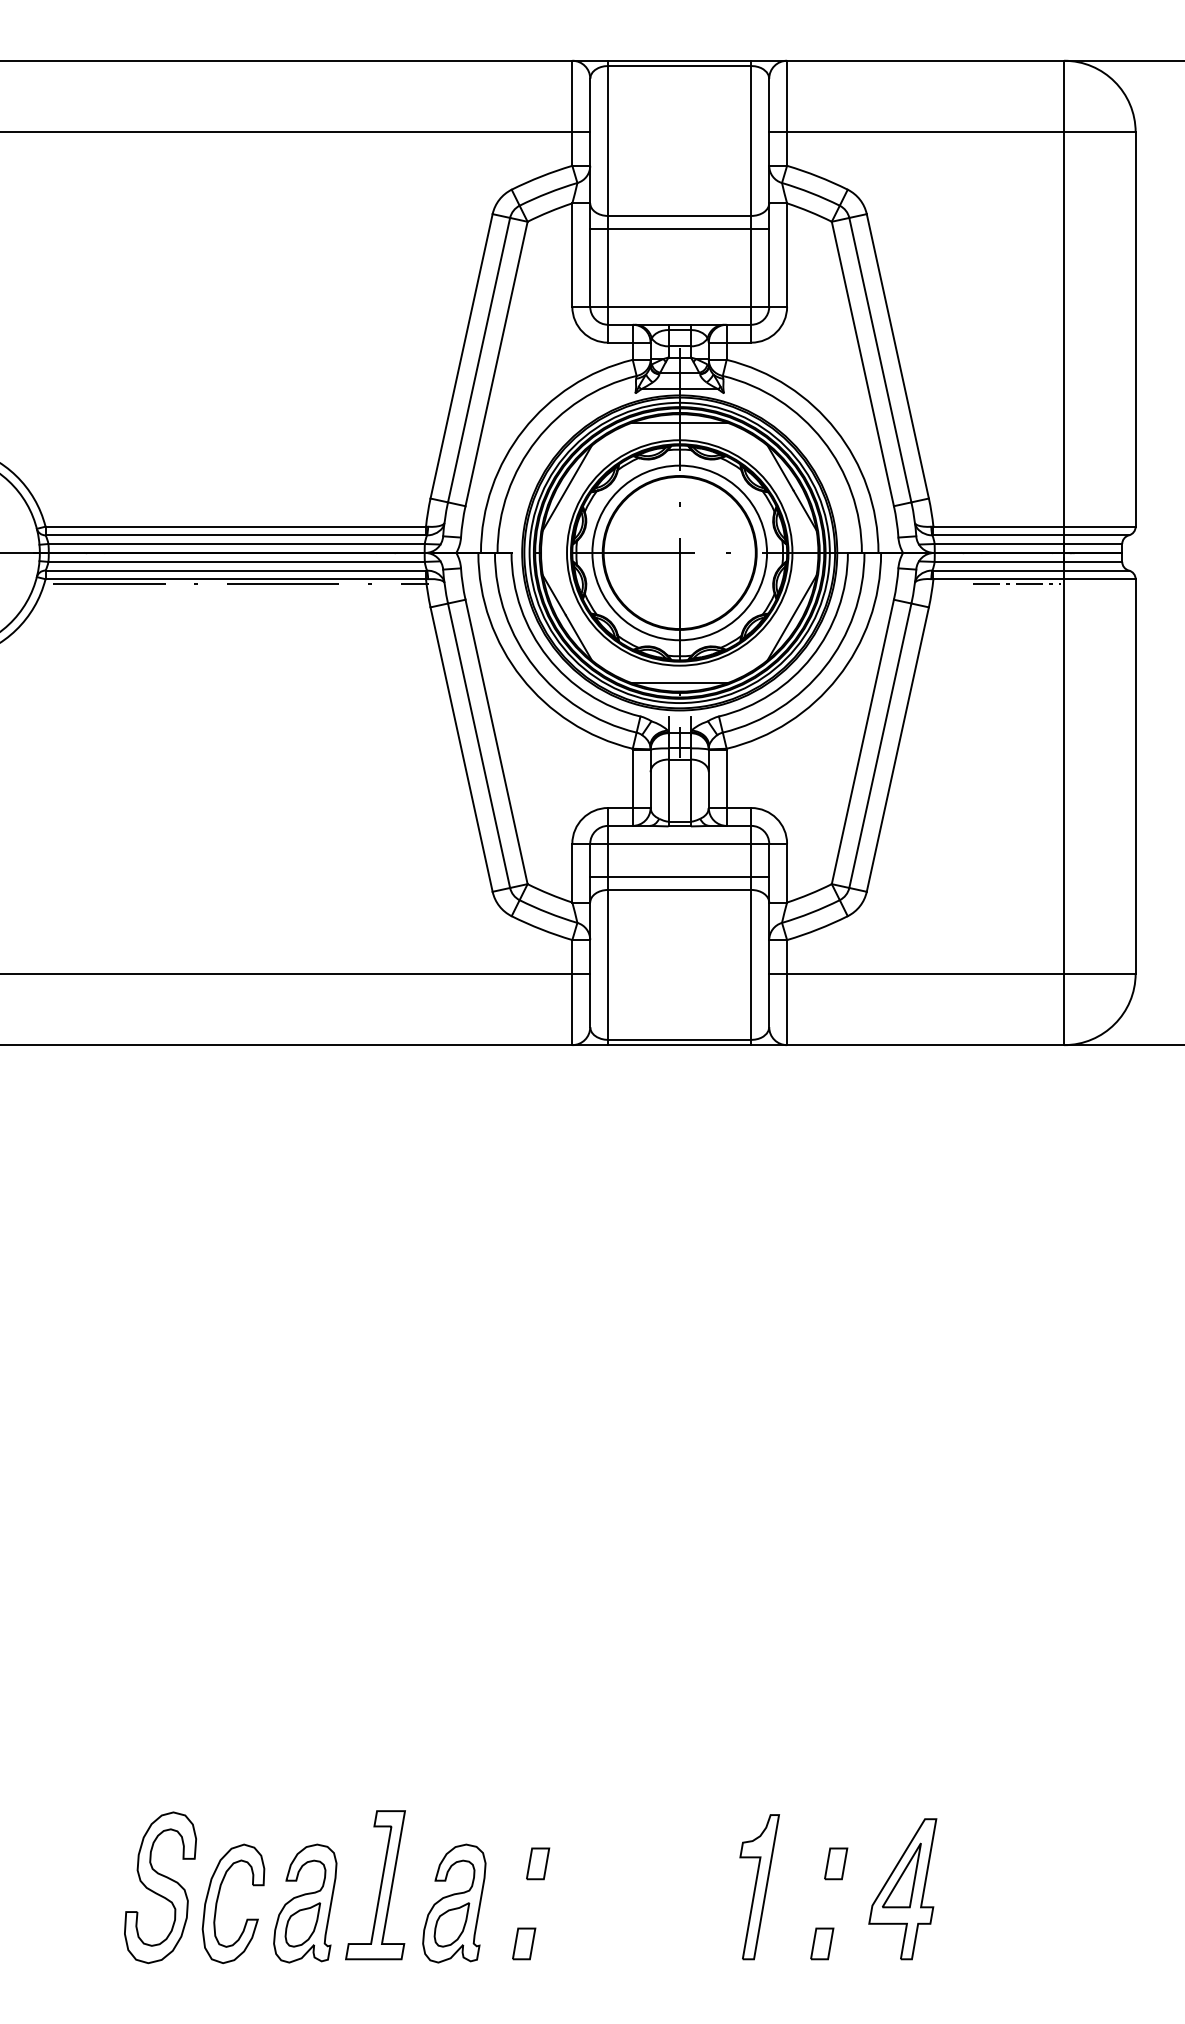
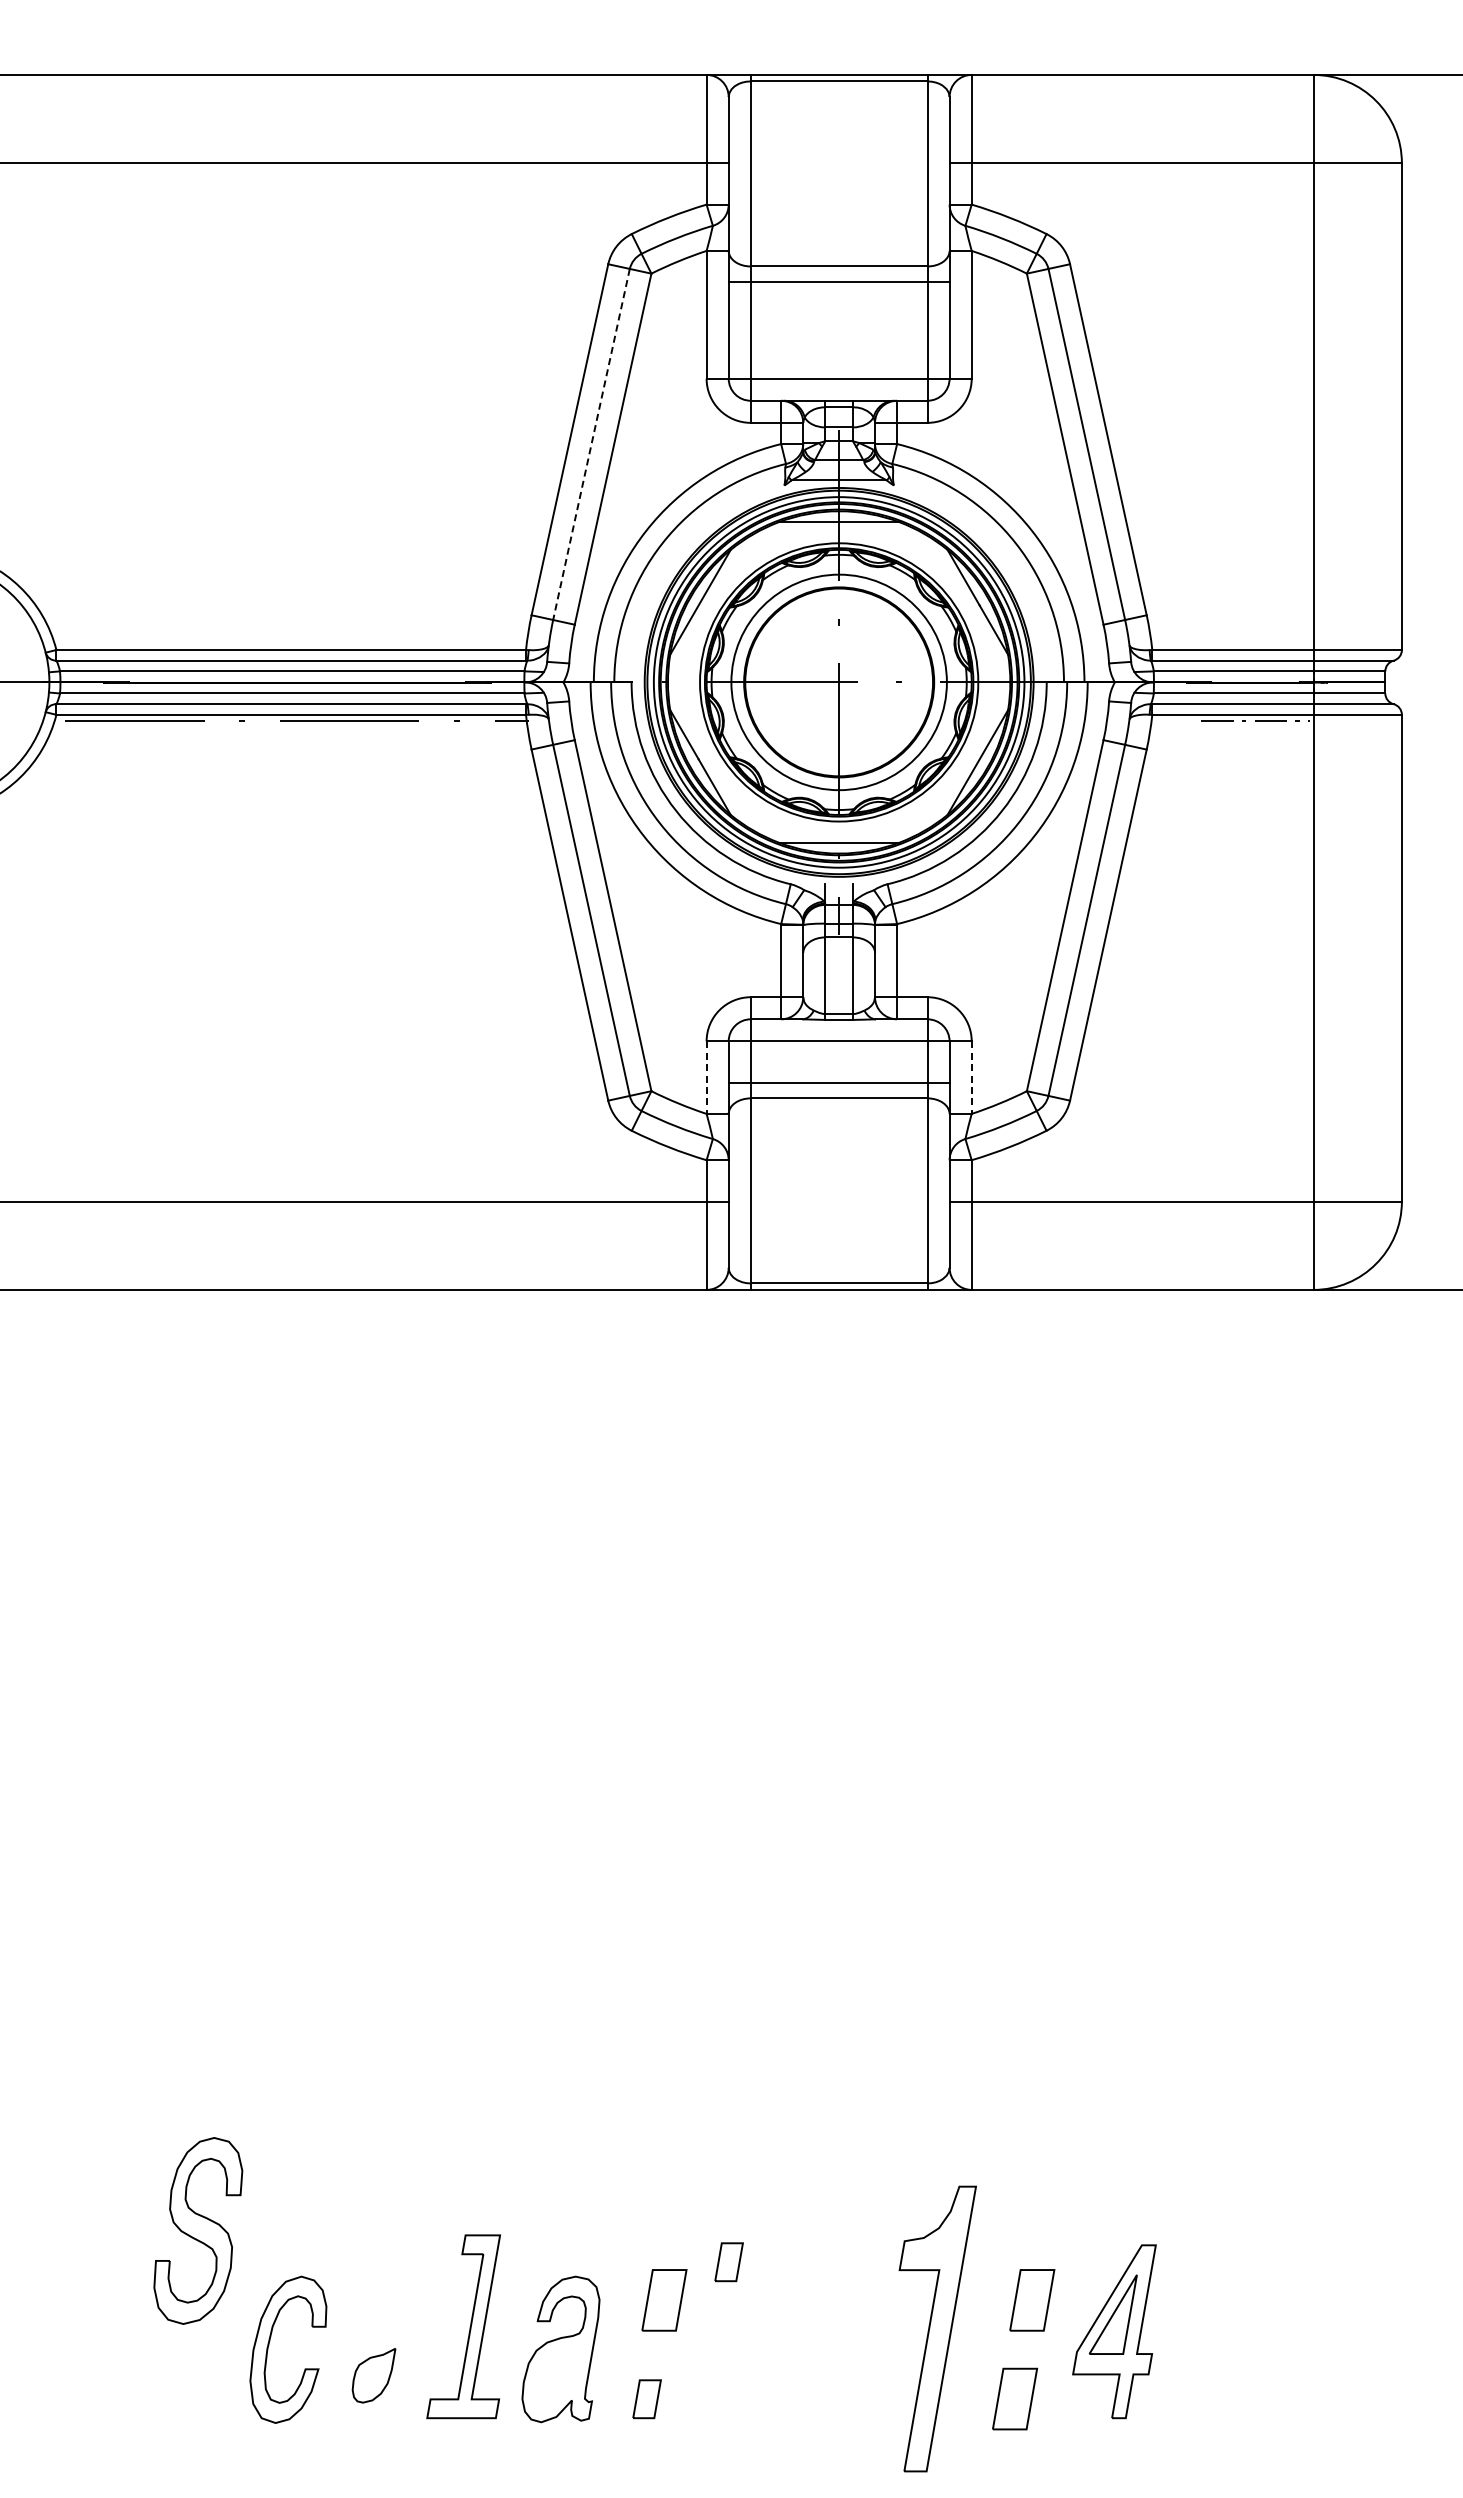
line: (479, 360) -> (591, 444), solid -> dashed
line: (572, 873) -> (706, 1078), solid -> dashed
line: (786, 873) -> (971, 1078), solid -> dashed
part: (590, 1833) -> (728, 2262), added
part: (537, 1863) -> (663, 2300), size x1.6
part: (835, 1863) -> (1031, 2300), size x1.6
part: (160, 1887) -> (198, 2230), moved
part: (759, 1887) -> (937, 2329), size x1.6
part: (304, 1903) -> (376, 2349), removed
part: (451, 1924) -> (557, 2375), removed
part: (821, 1944) -> (1014, 2399), size x1.6

